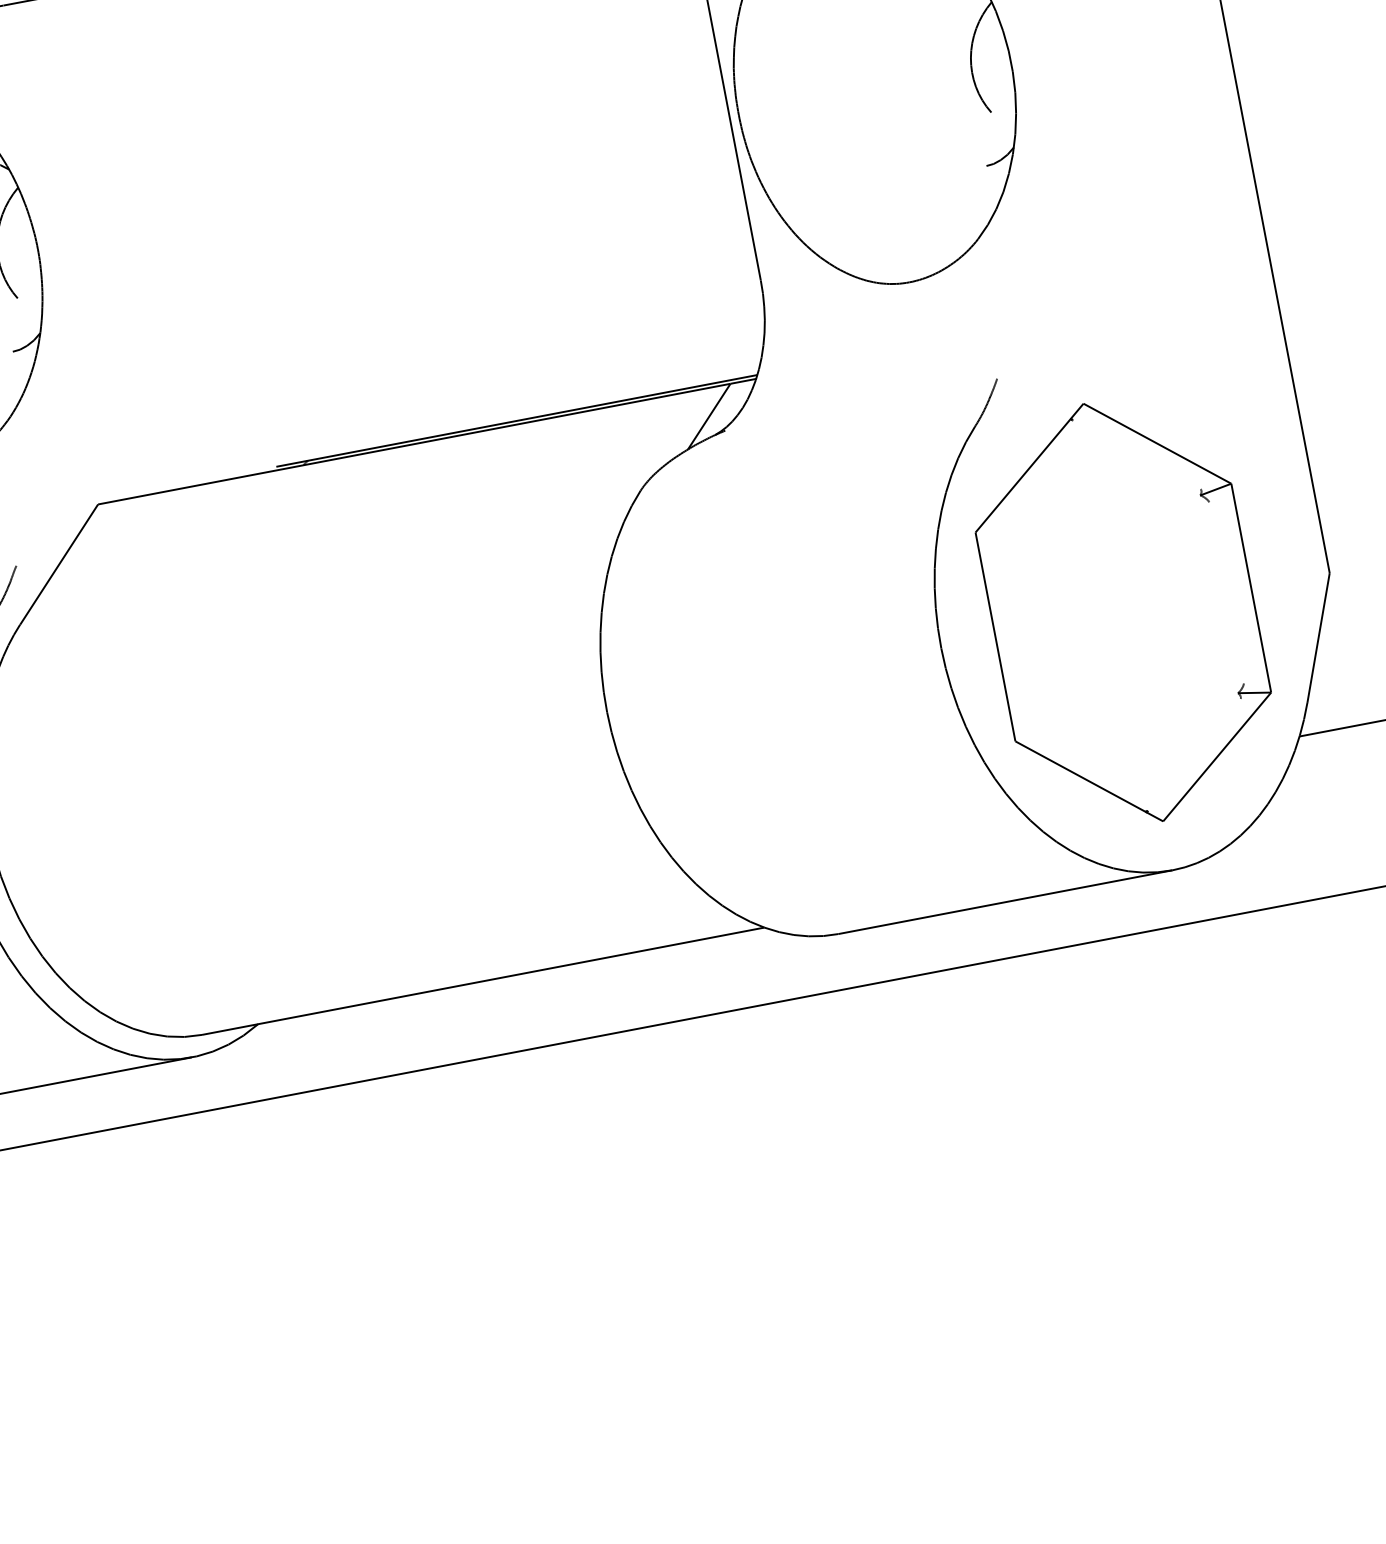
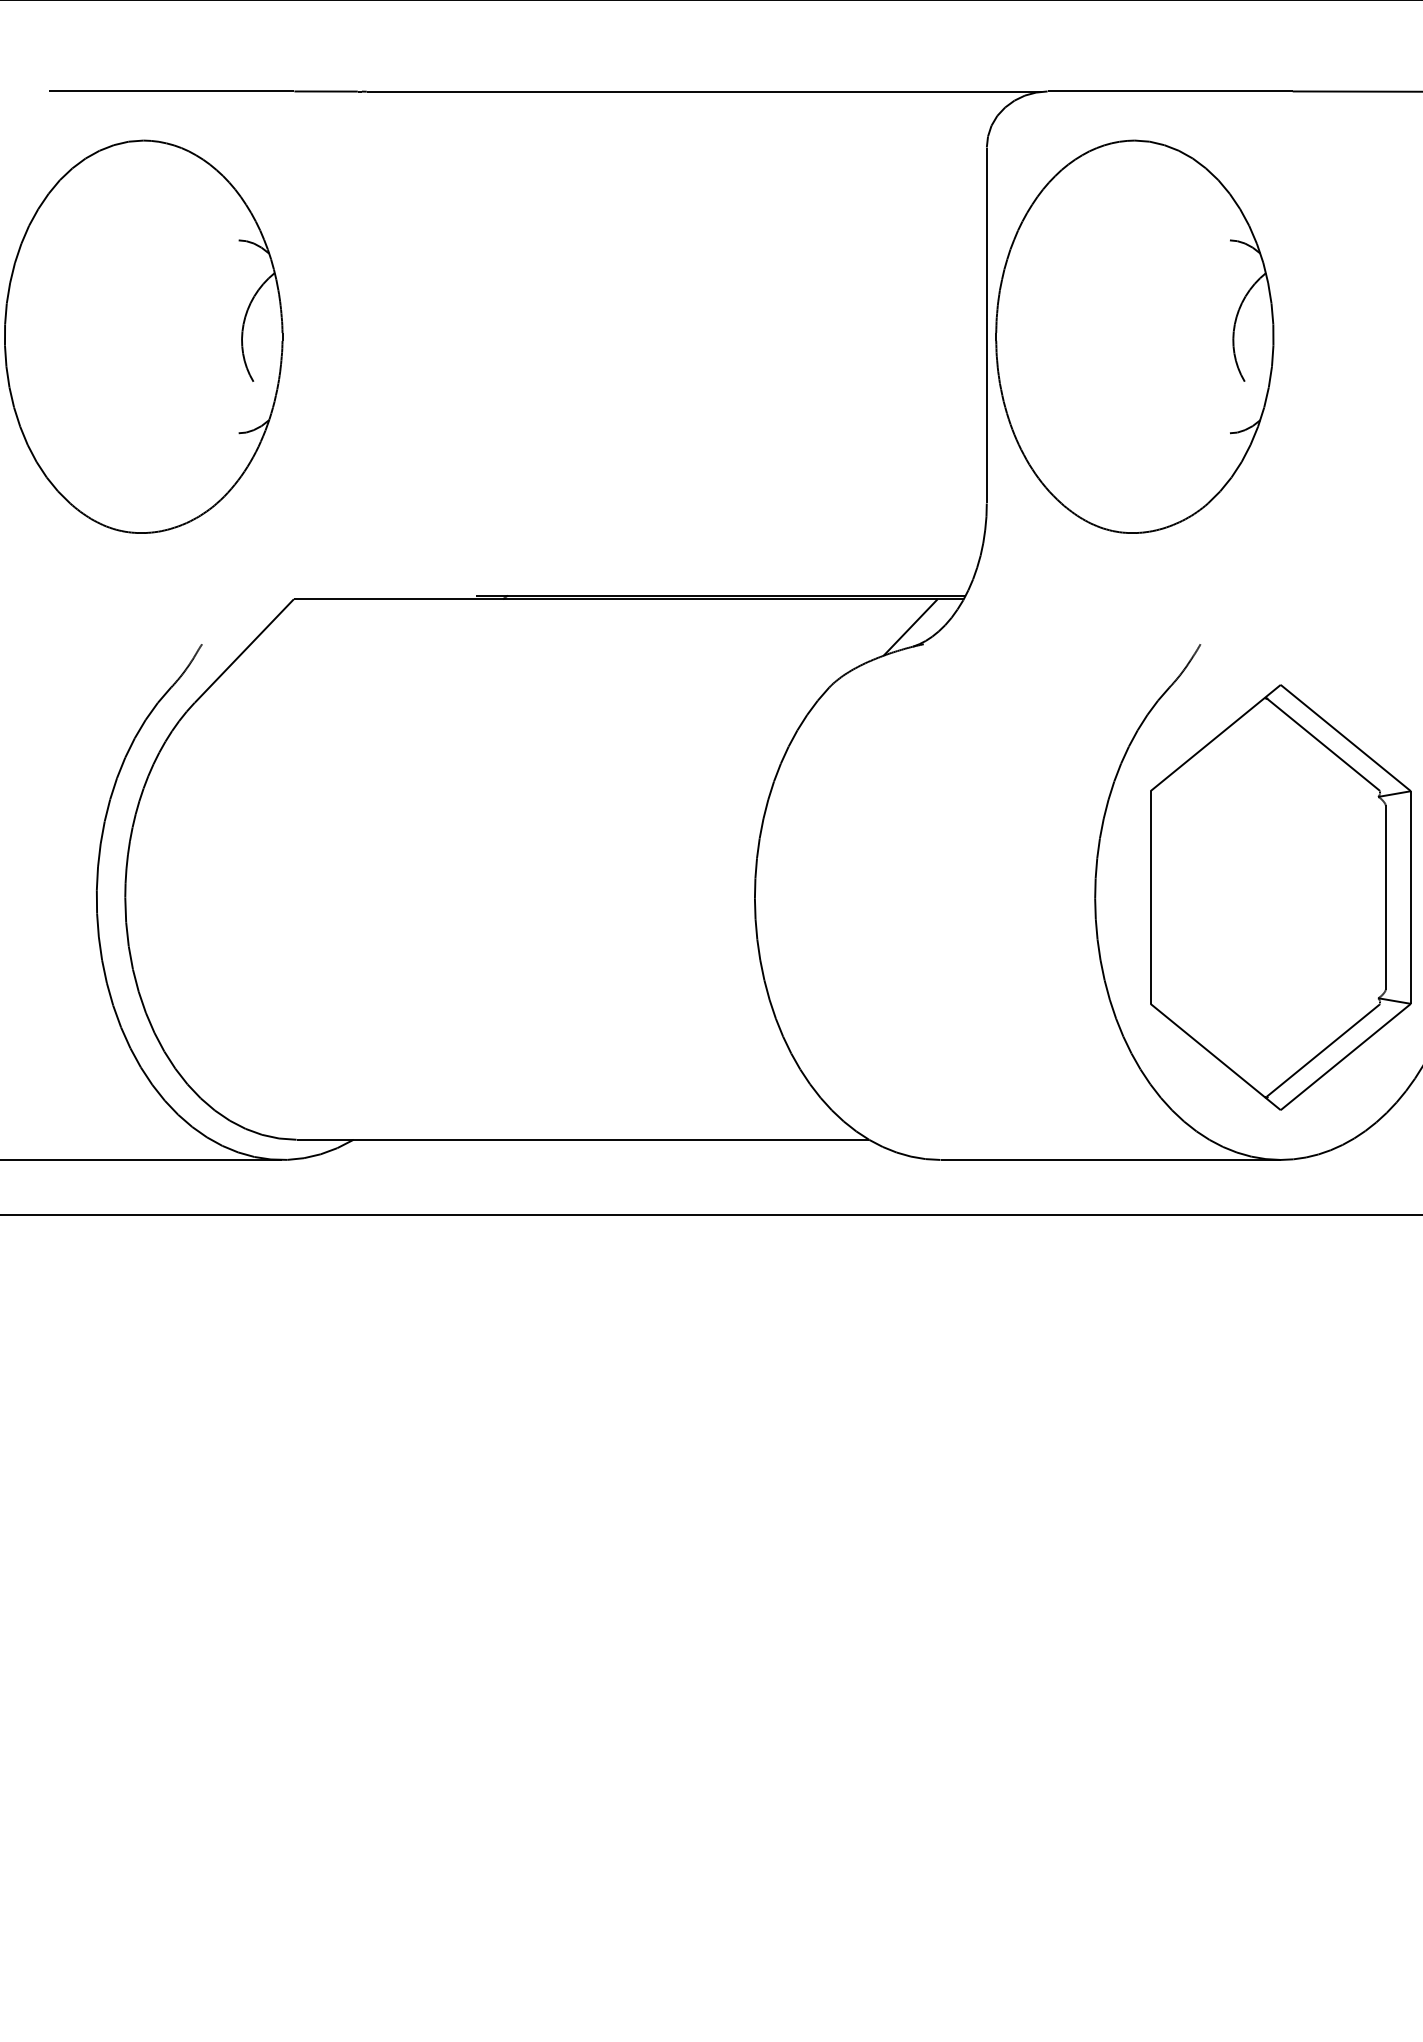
line: (1135, 454) -> (1322, 744), added
line: (1226, 592) -> (1385, 897), added
line: (1193, 754) -> (1322, 1050), added

